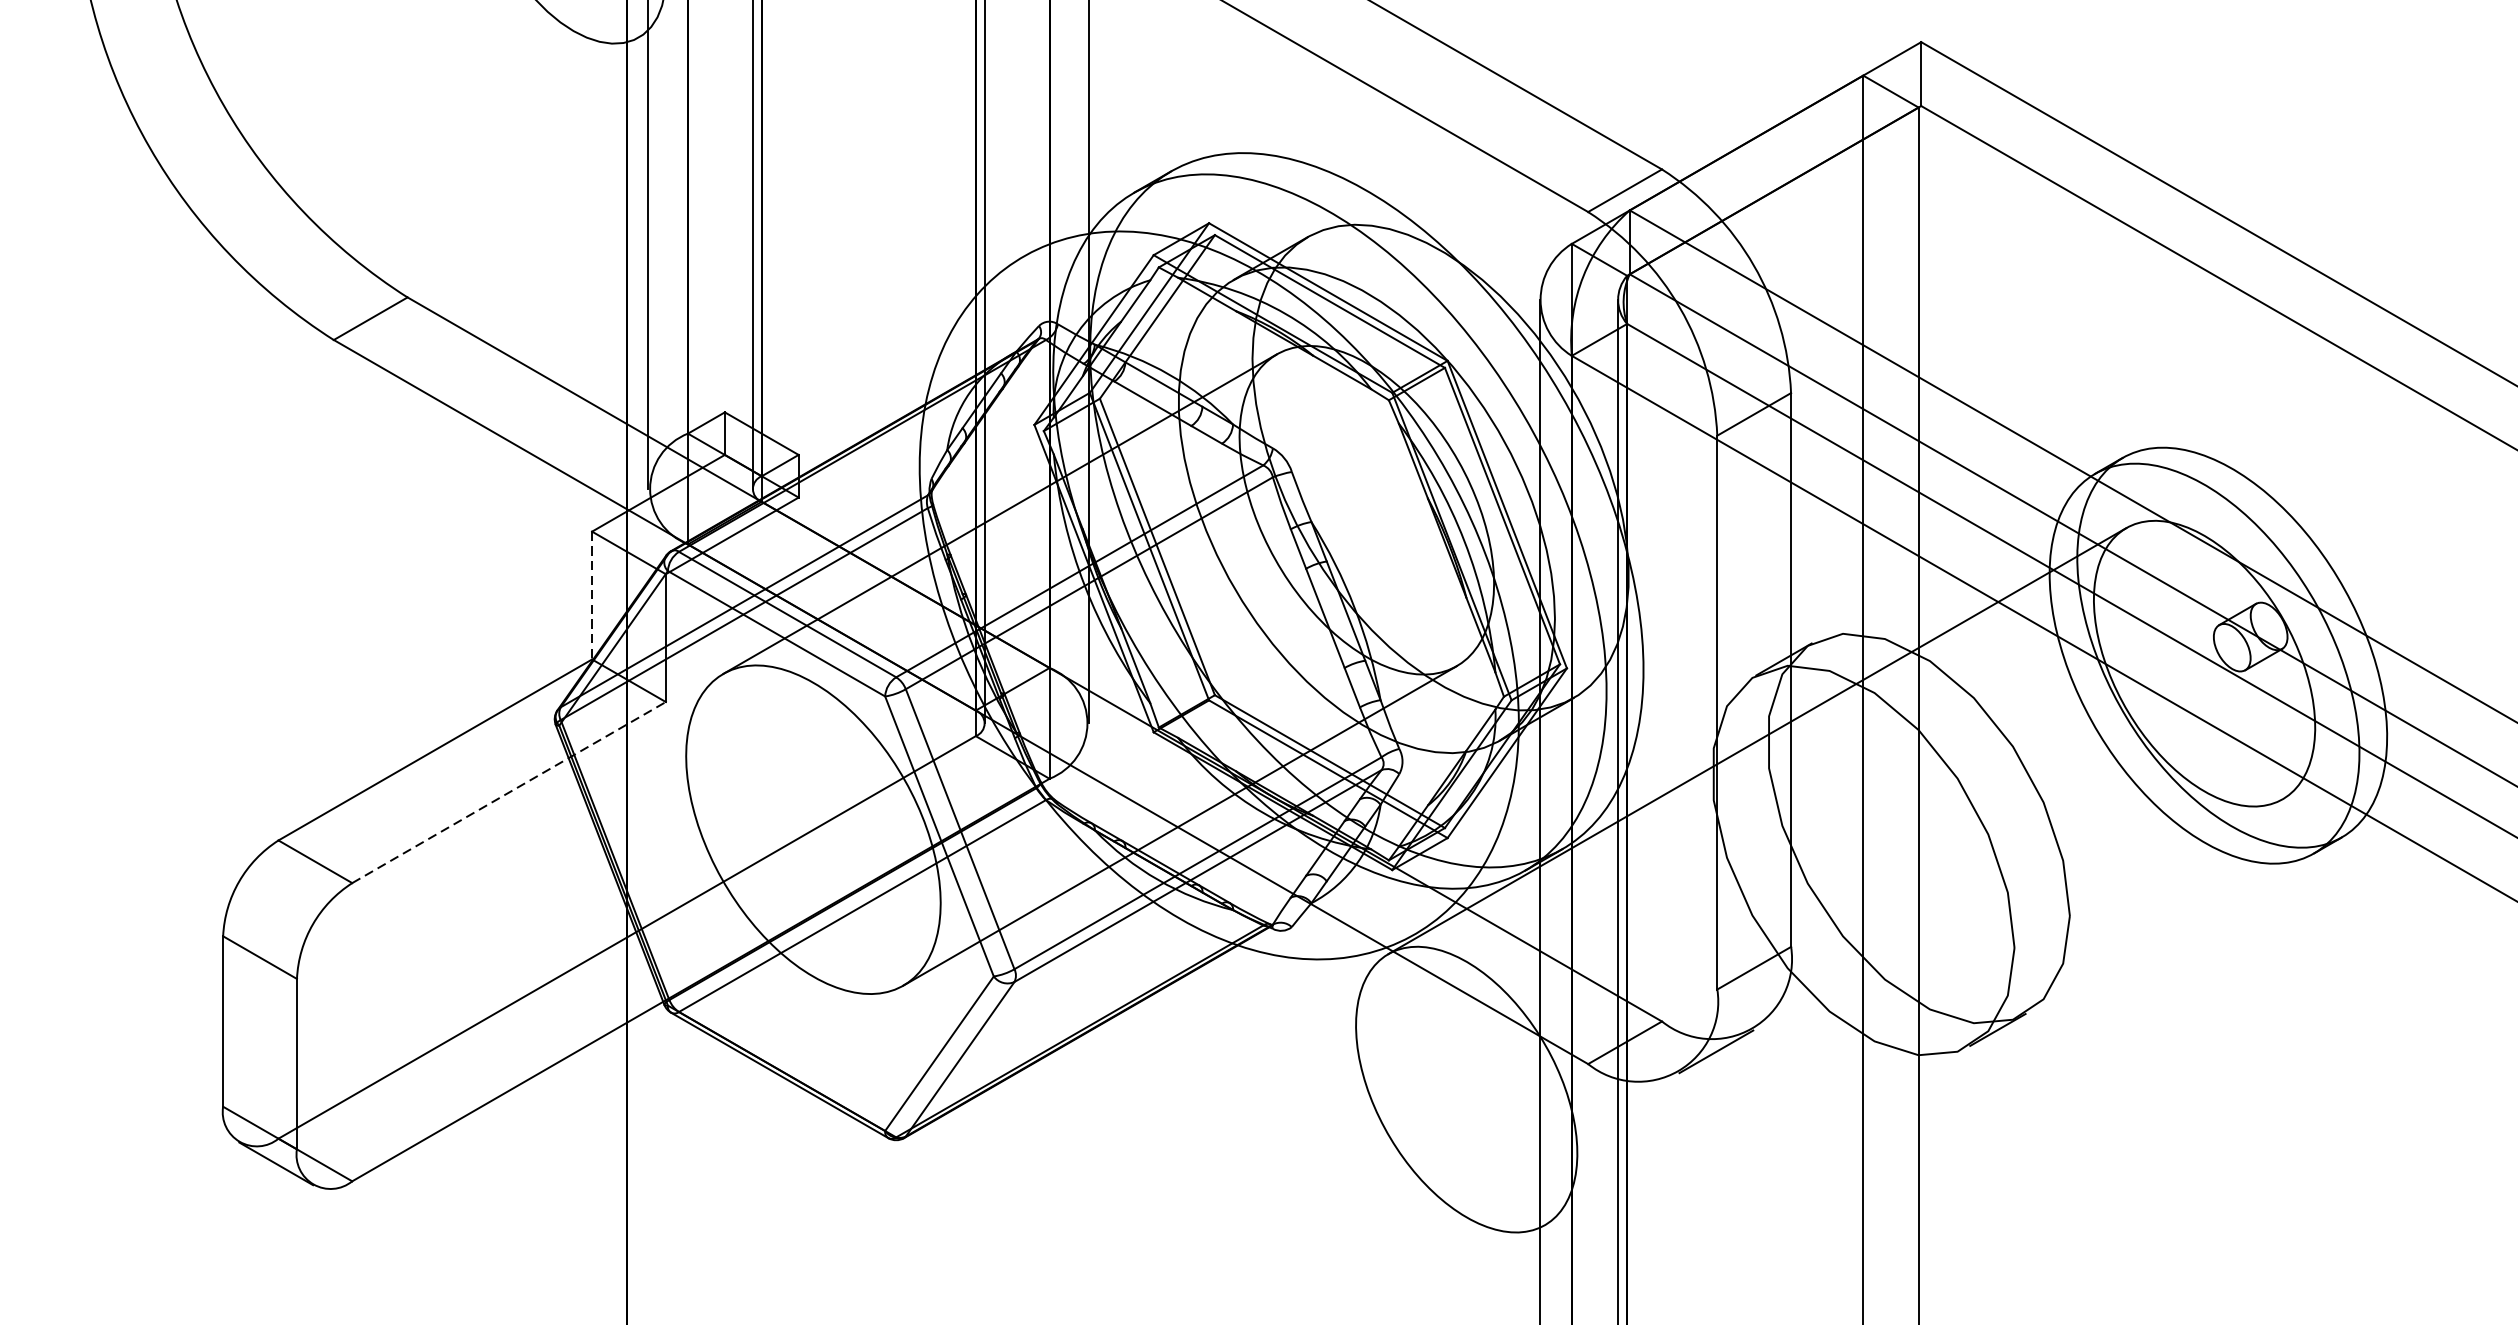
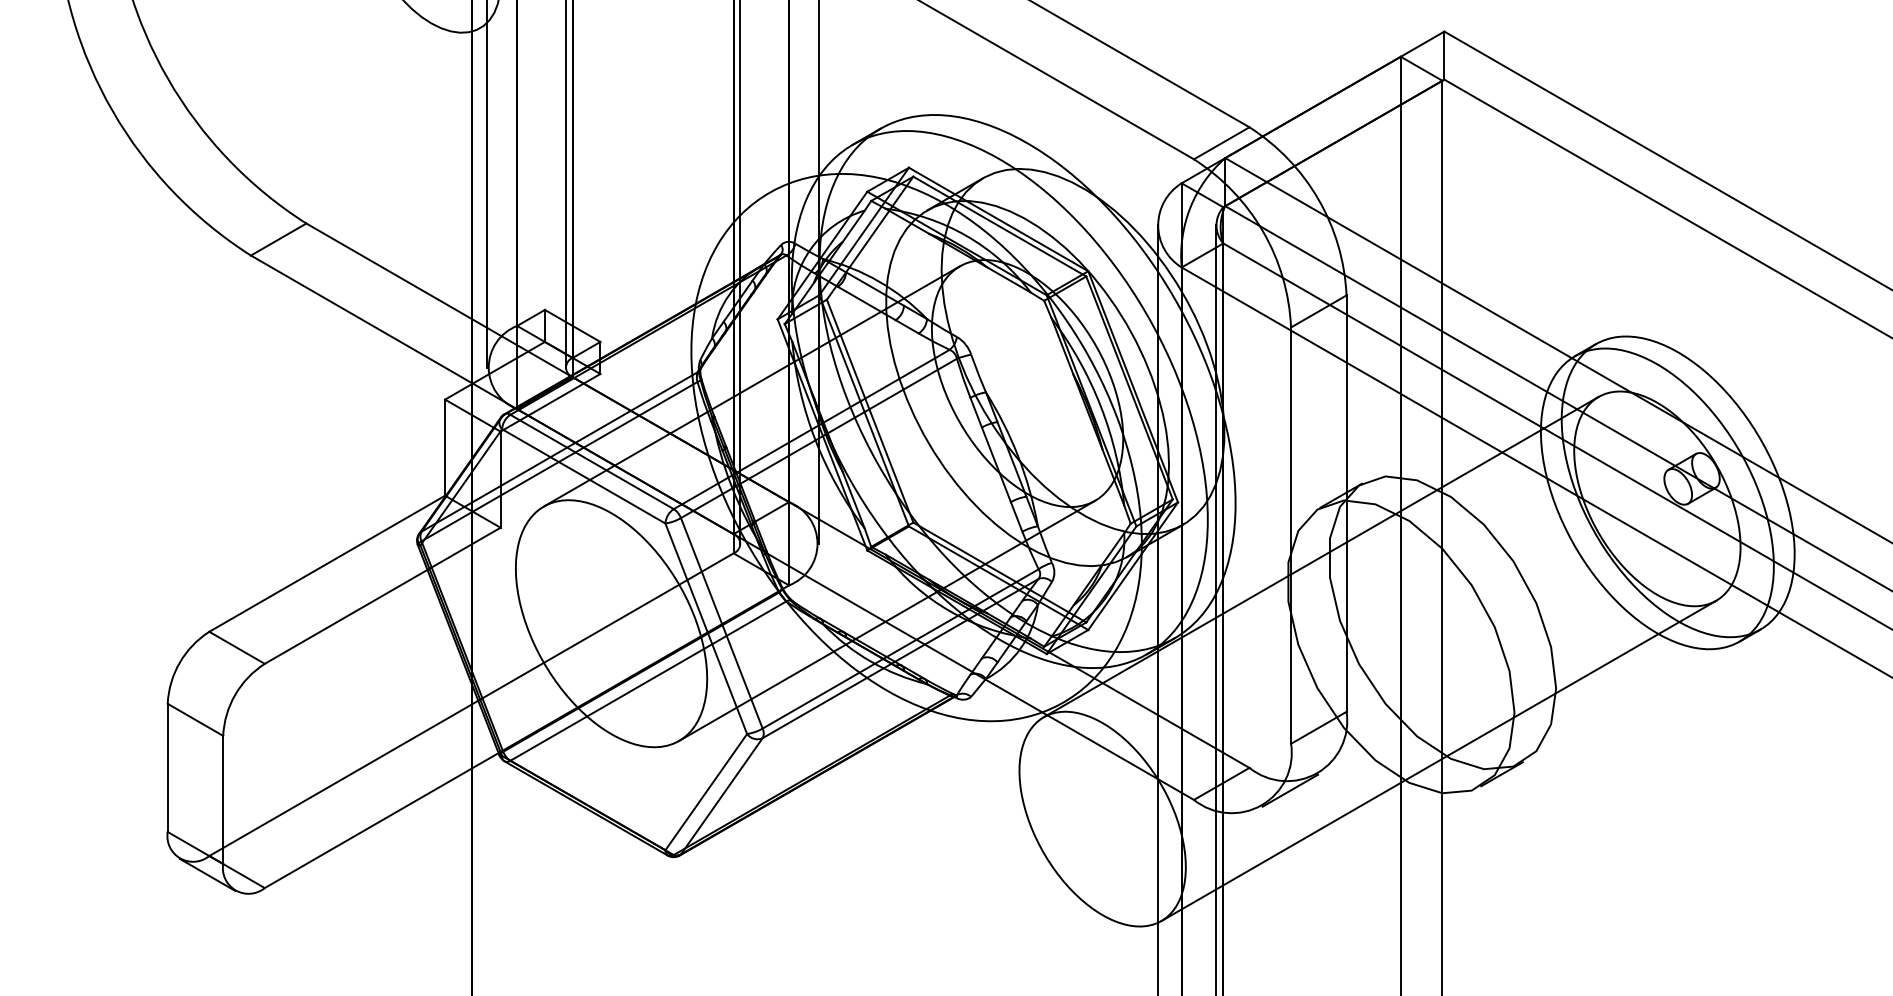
line: (592, 596) -> (445, 448), dashed -> solid
line: (510, 792) -> (383, 595), dashed -> solid
line: (1913, 1011) -> (1438, 760), added

